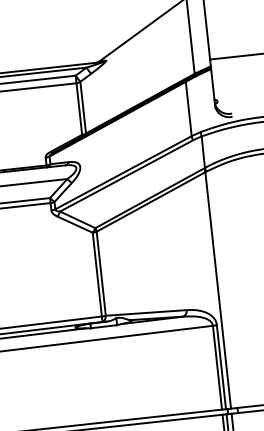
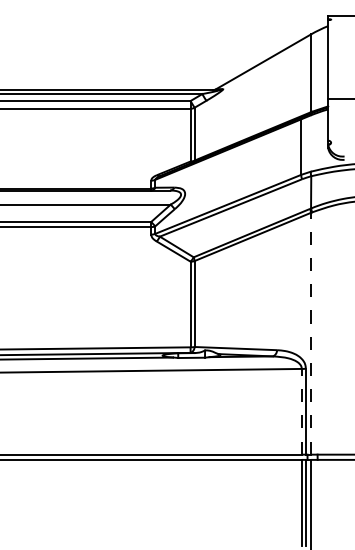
line: (218, 290) -> (311, 333), solid -> dashed
line: (217, 367) -> (301, 411), solid -> dashed

